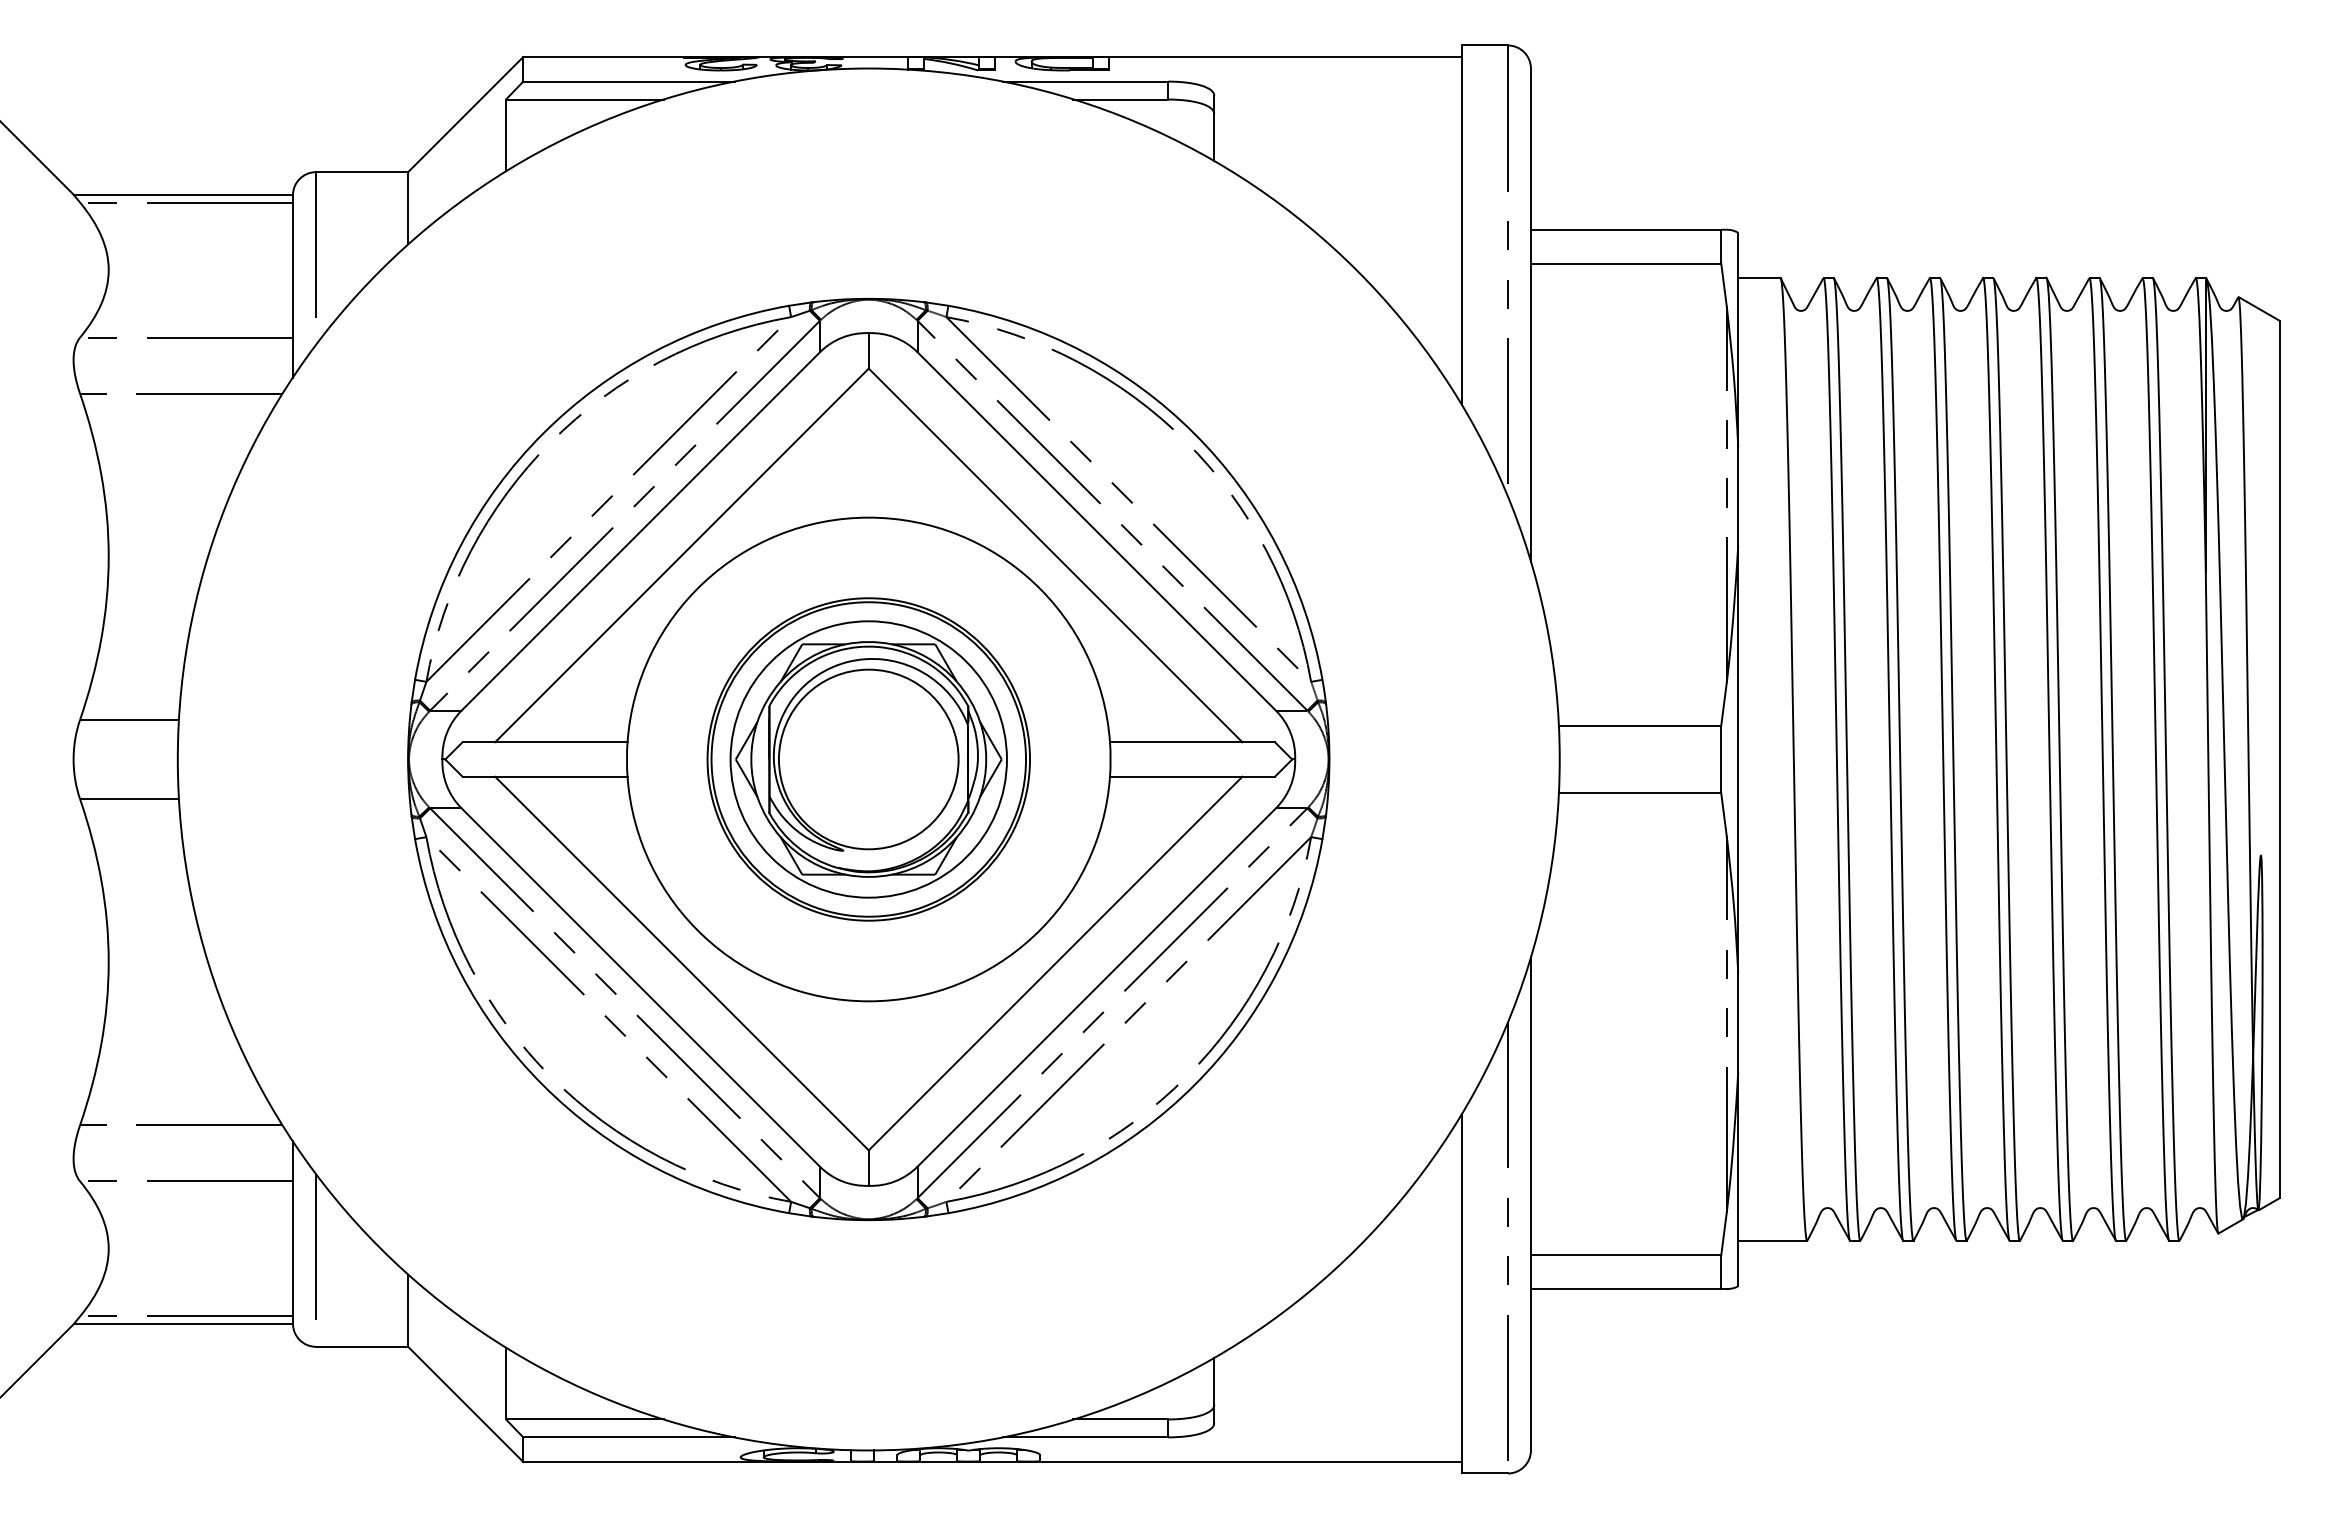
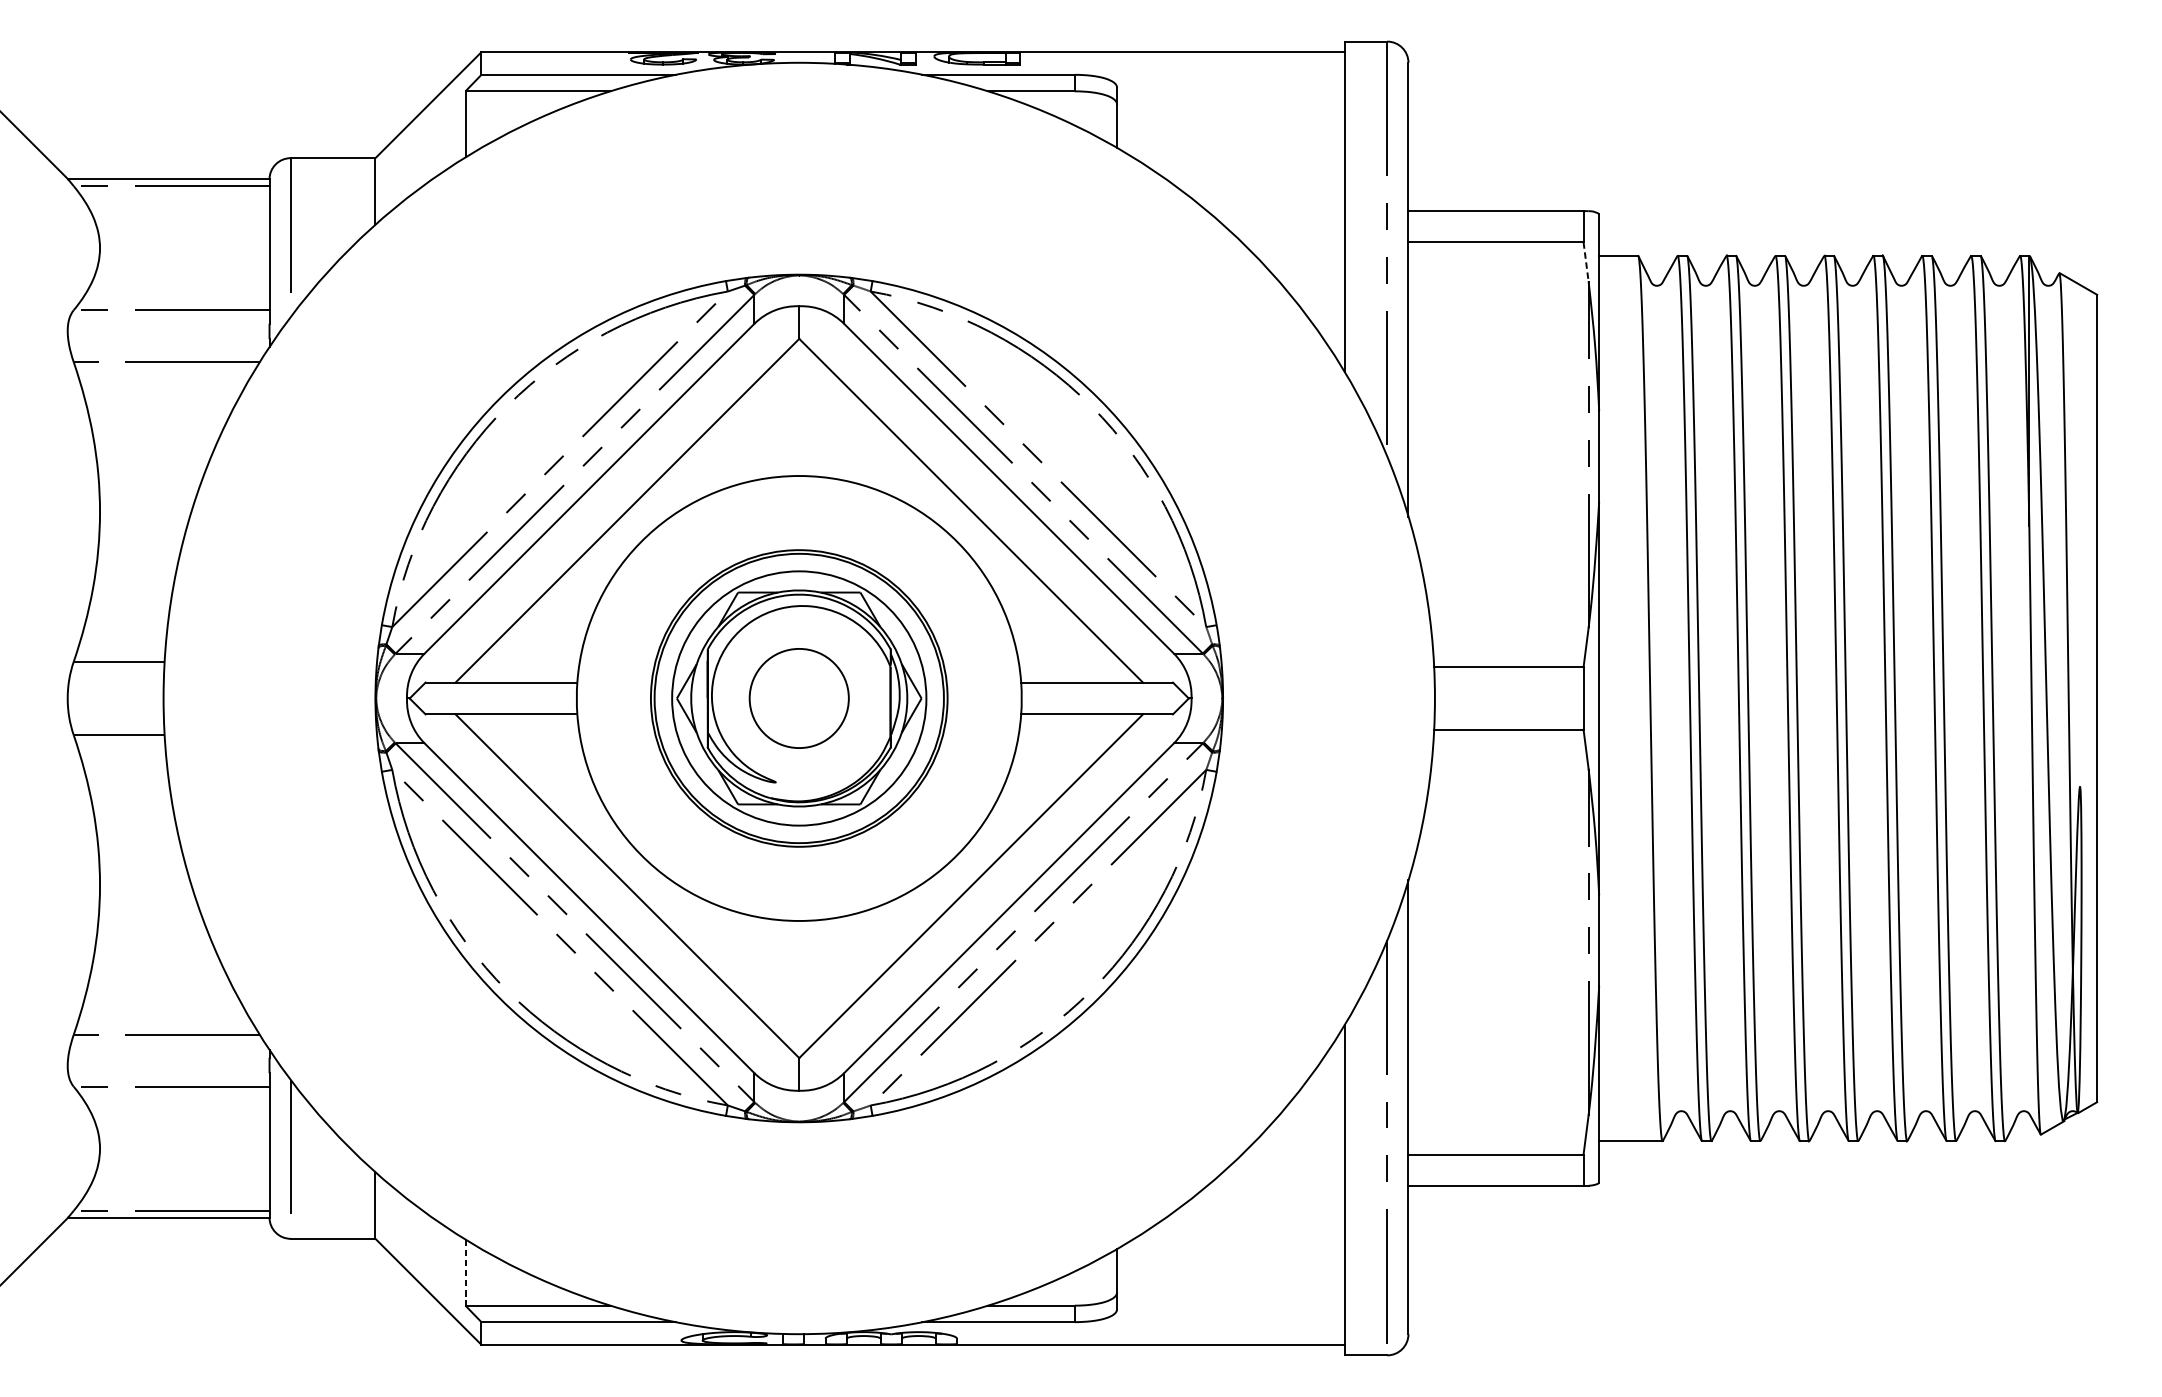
line: (1724, 285) -> (1586, 262), solid -> dashed
circle: (868, 759) -> (799, 698), size x0.6
line: (506, 1383) -> (465, 1272), solid -> dashed

